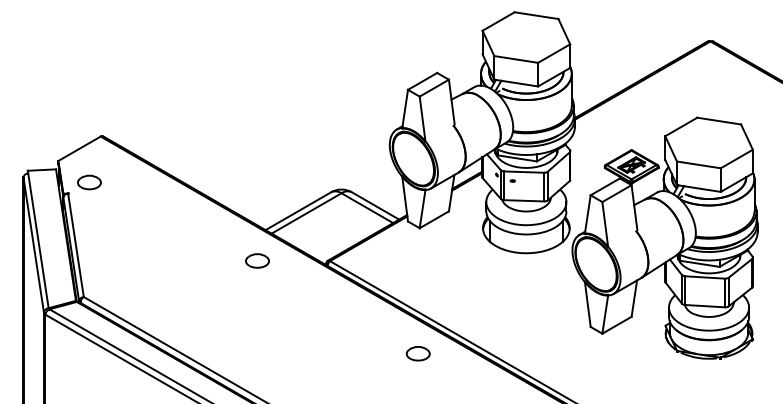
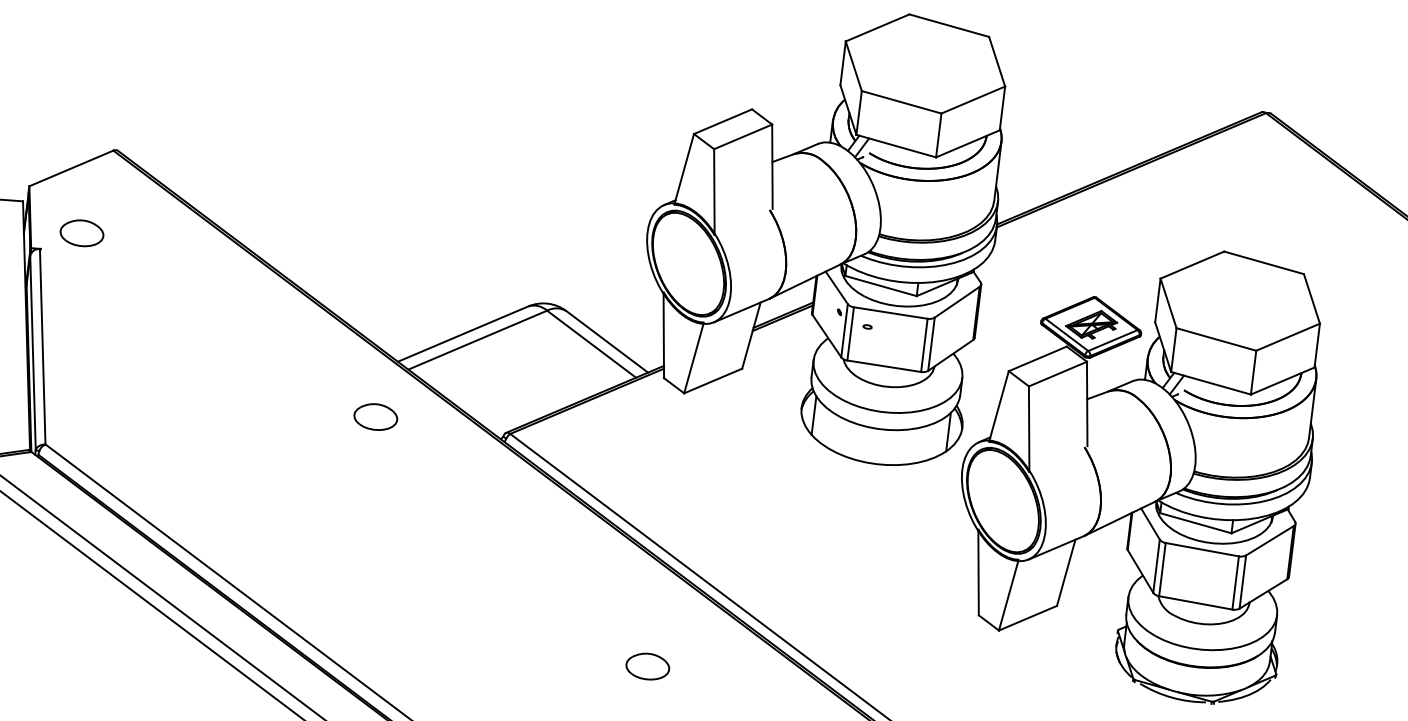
part: (417, 353) -> (646, 665), moved

